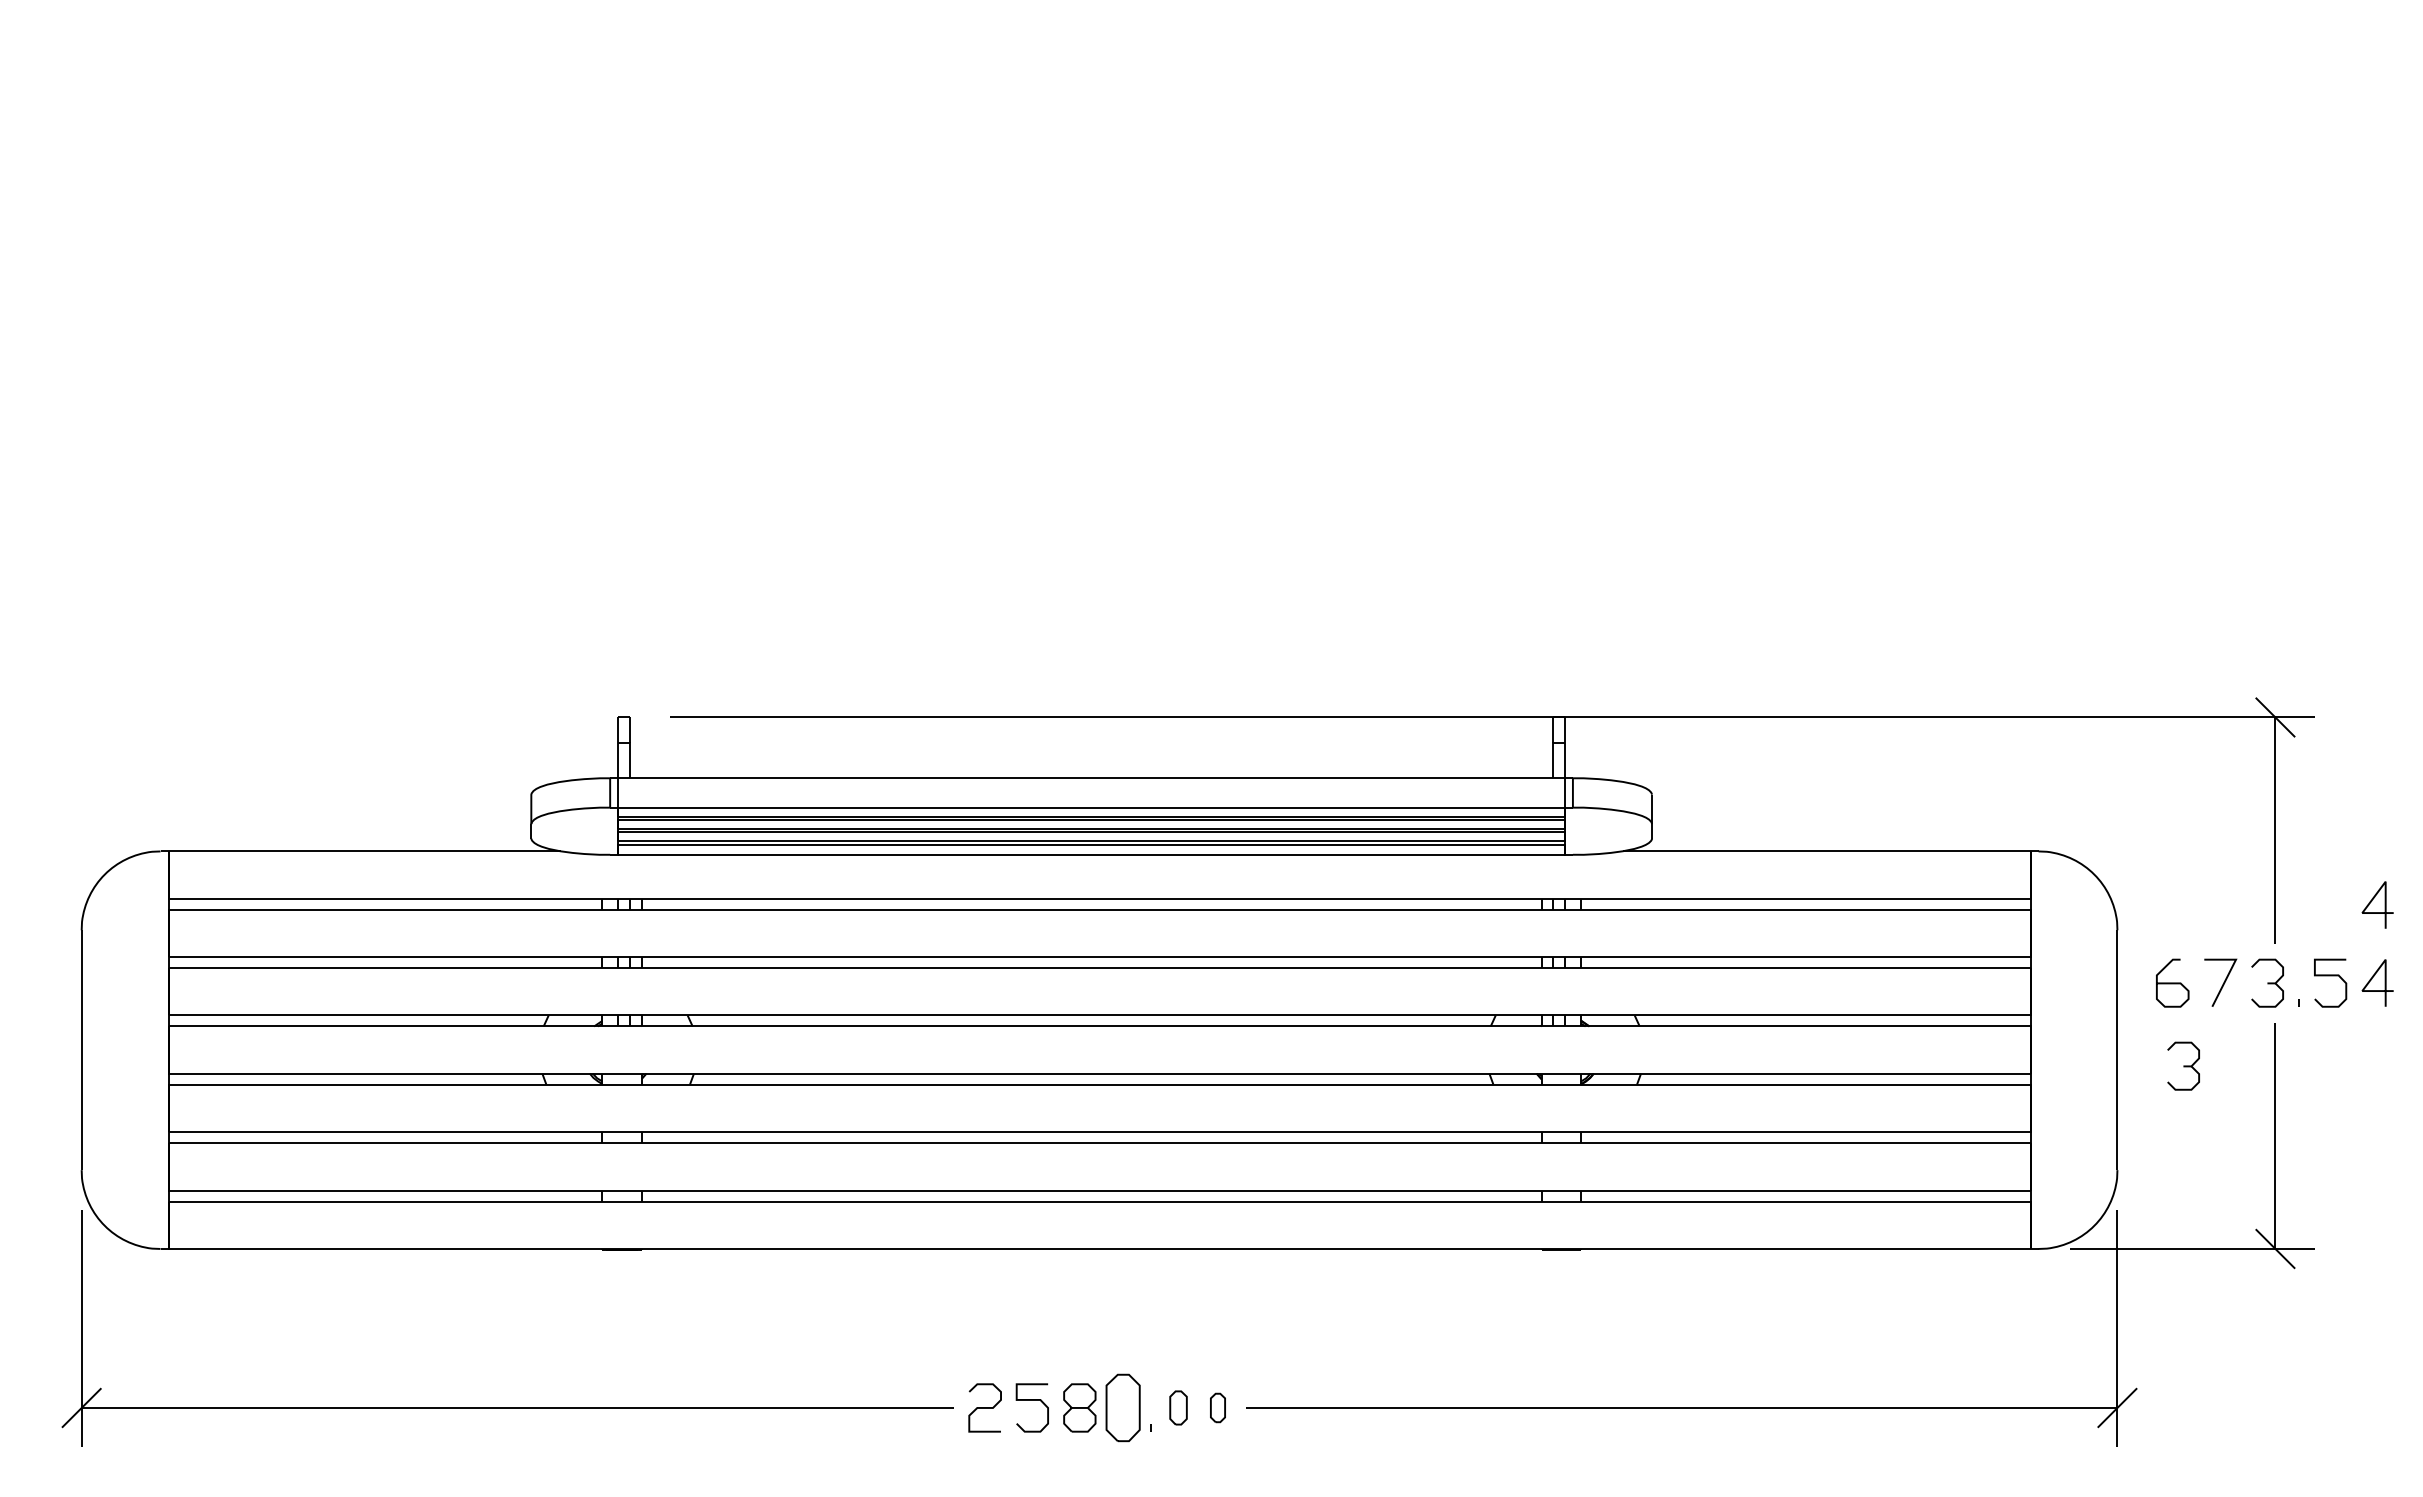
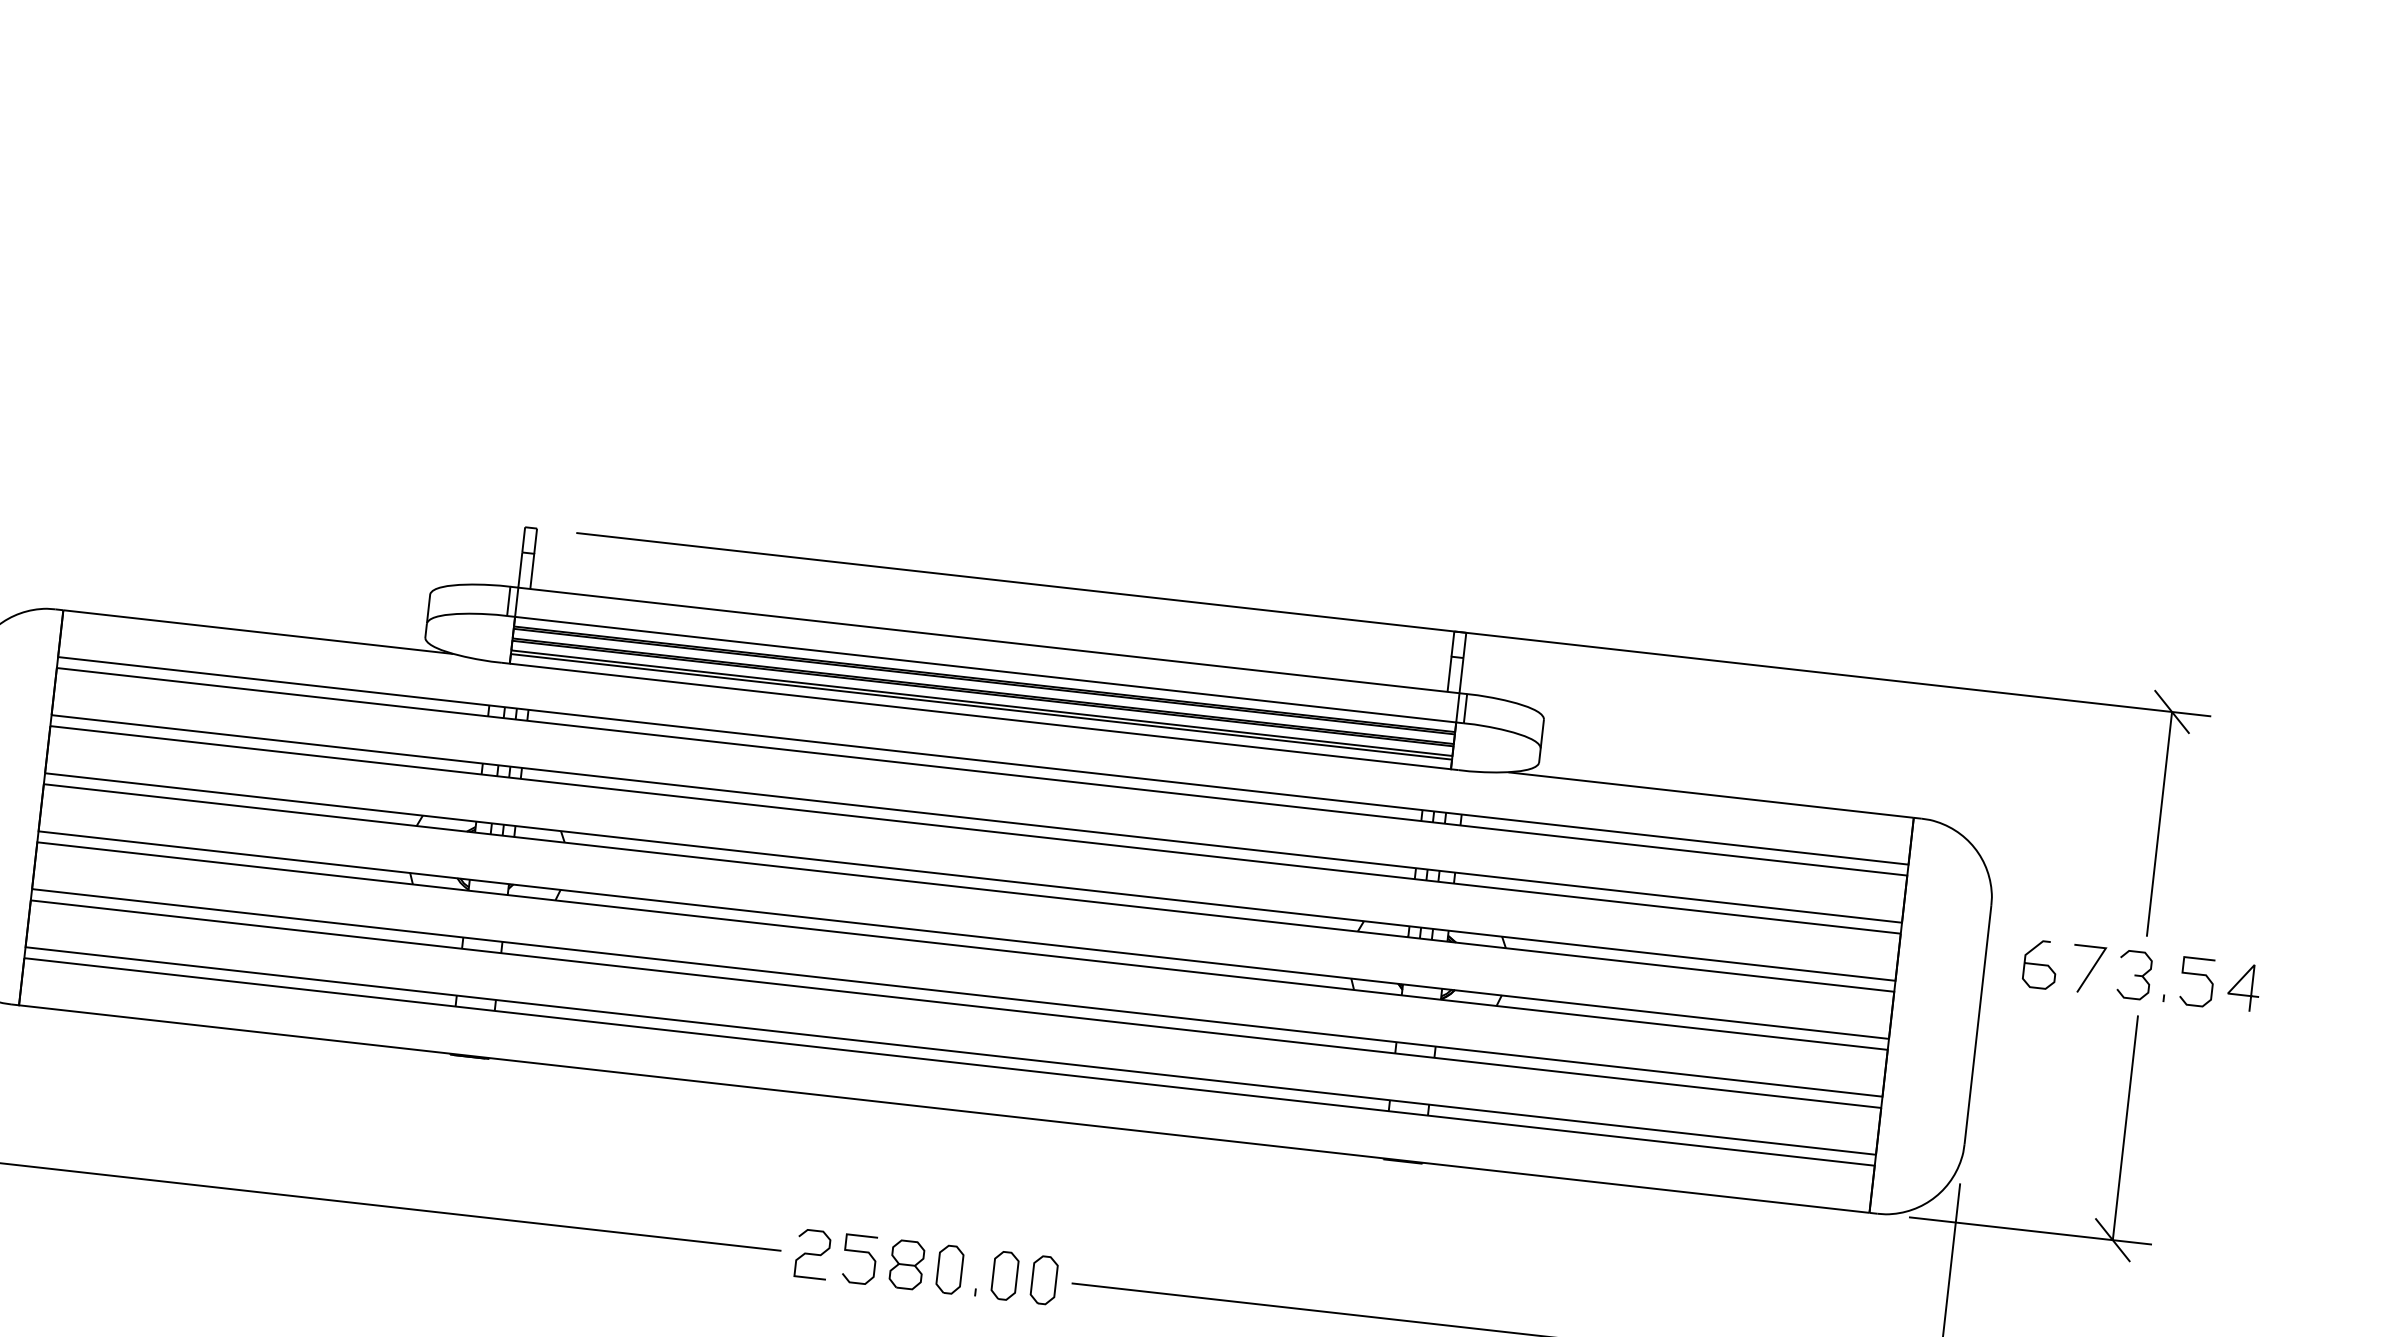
curve: (2372, 901) -> (2248, 905), removed
part: (2183, 1065) -> (2041, 1047), removed
part: (1122, 1407) -> (949, 1269), size x0.71
part: (1178, 1407) -> (1005, 1275), size x1.43
part: (1217, 1407) -> (1043, 1279), size x1.67

